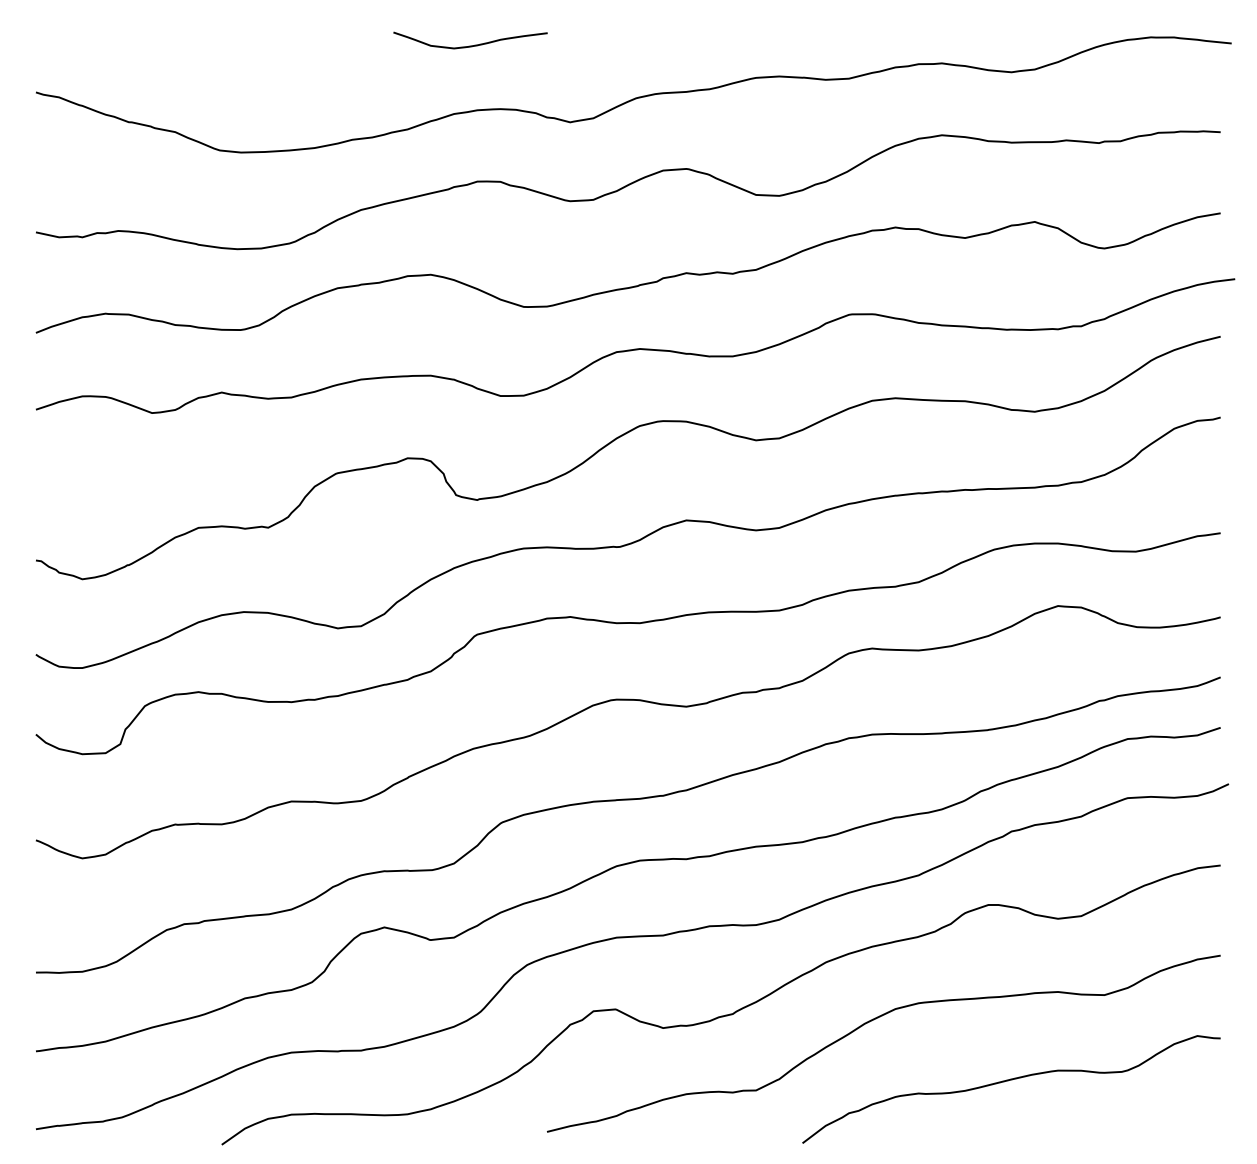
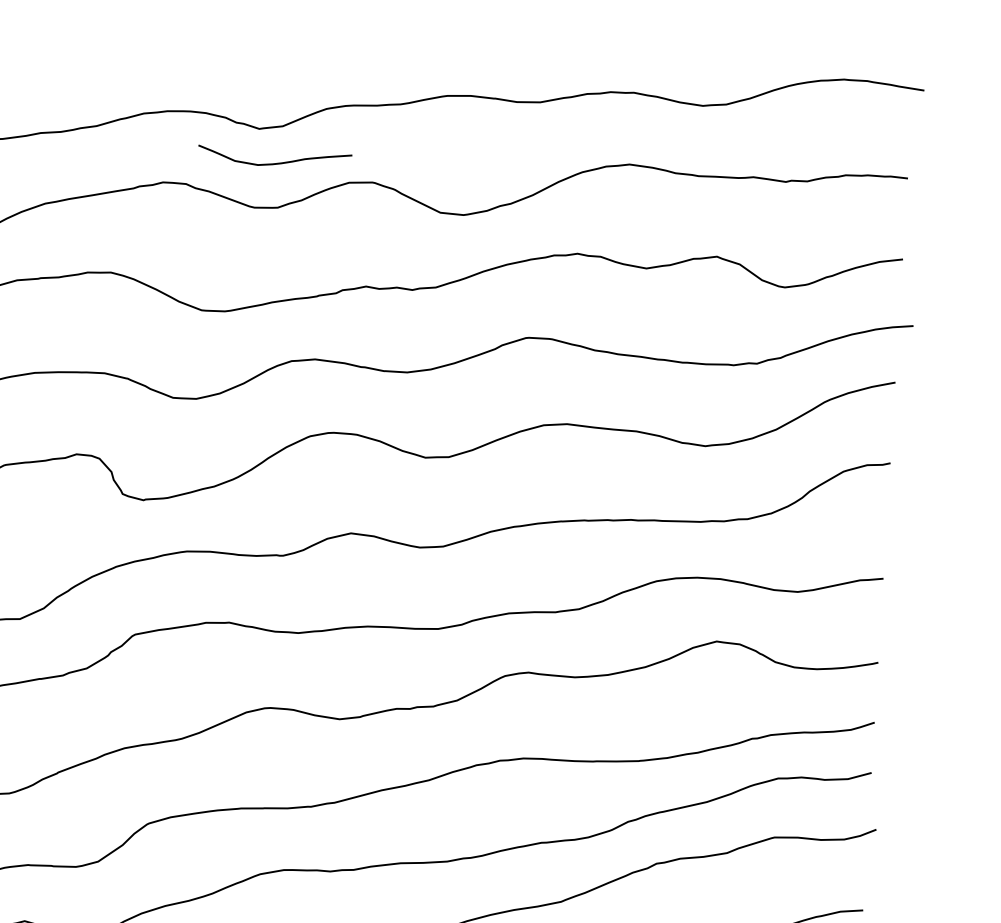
curve: (470, 45) -> (274, 163), moved

